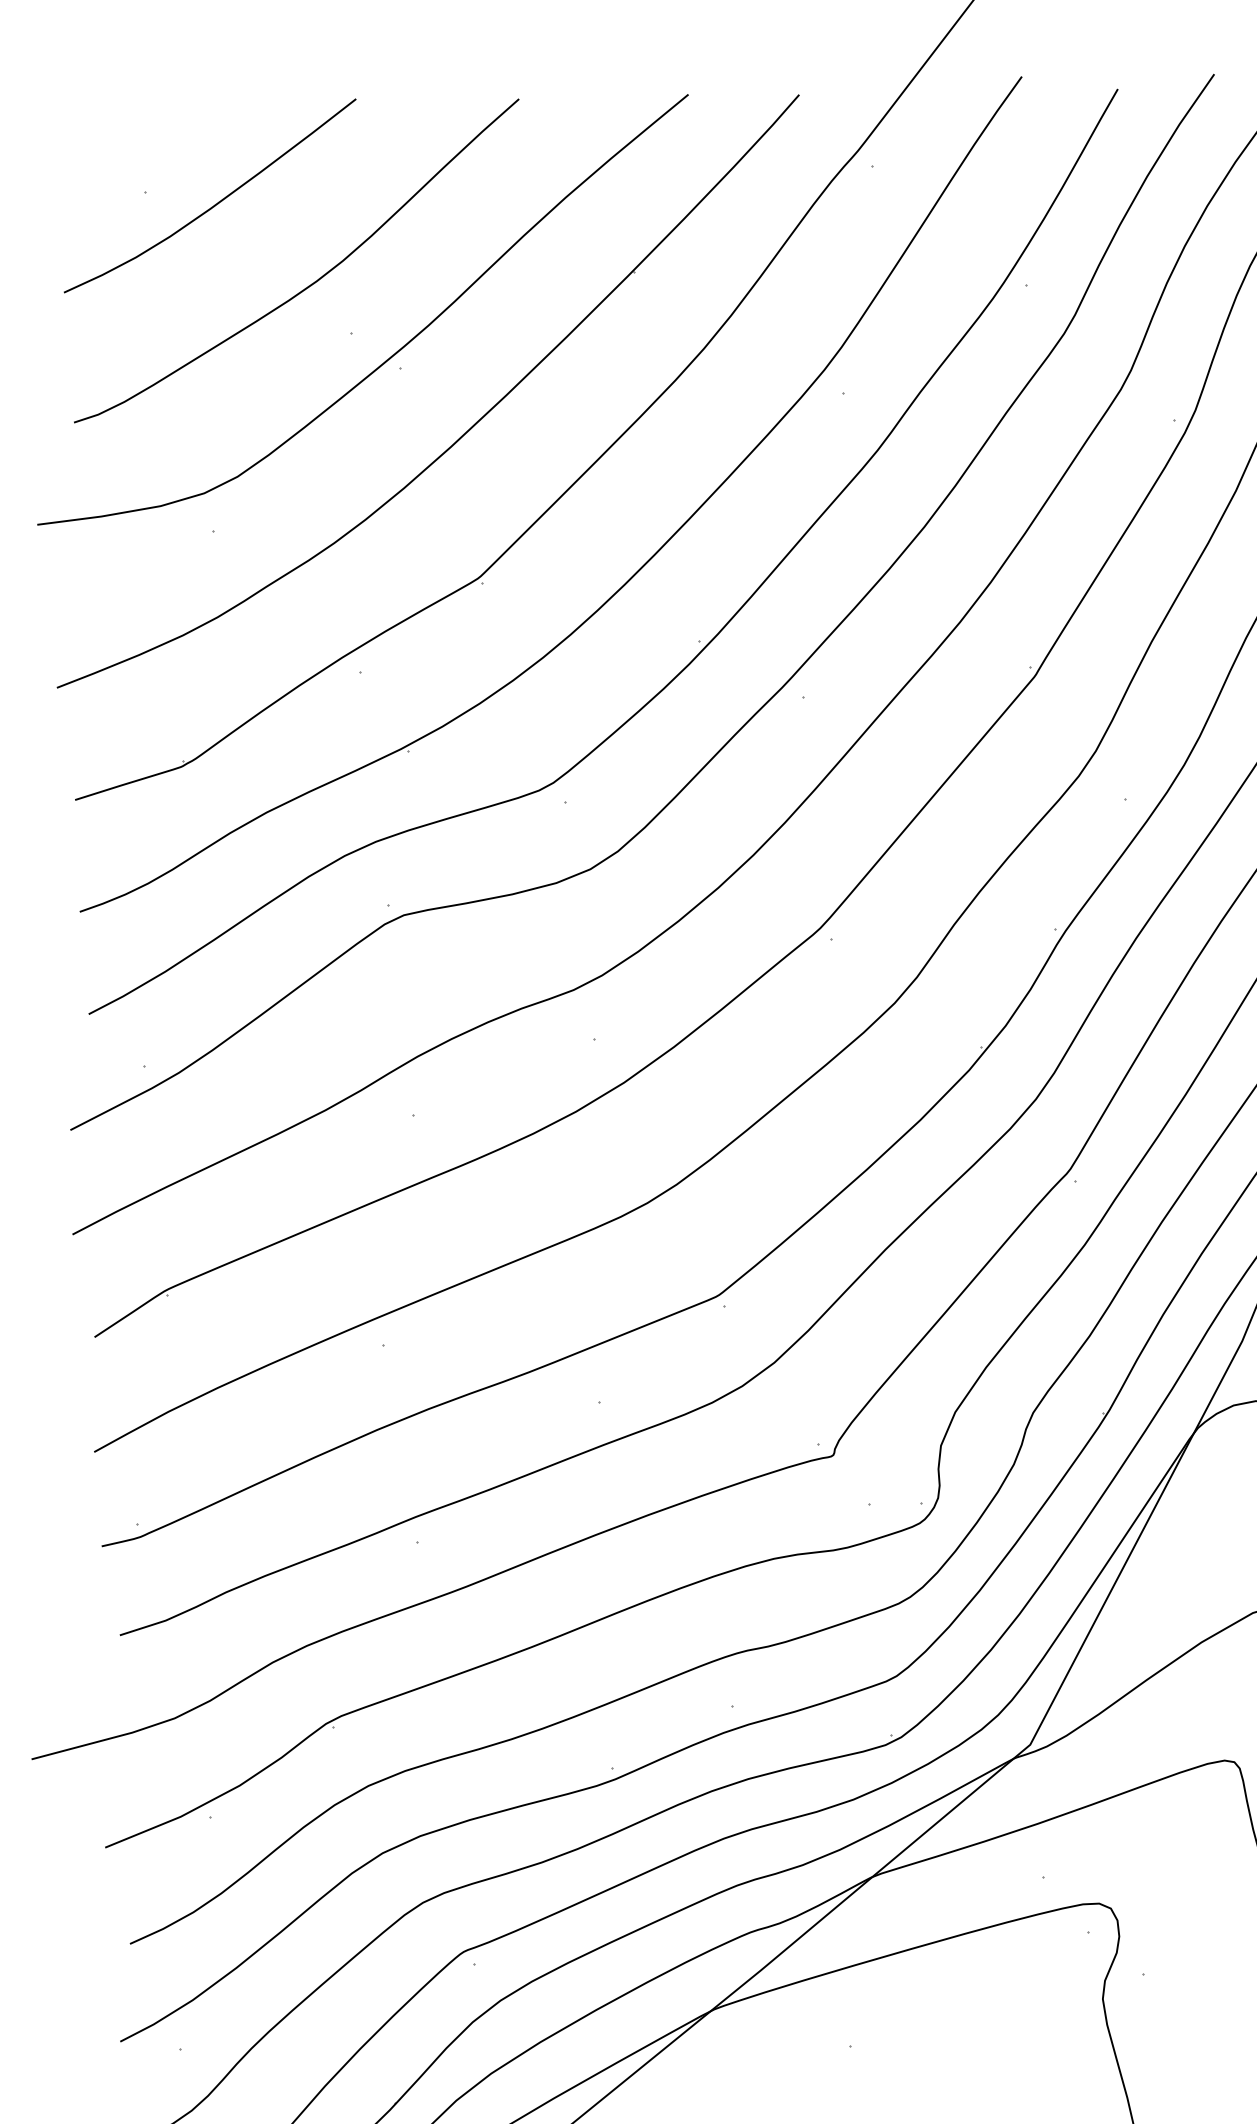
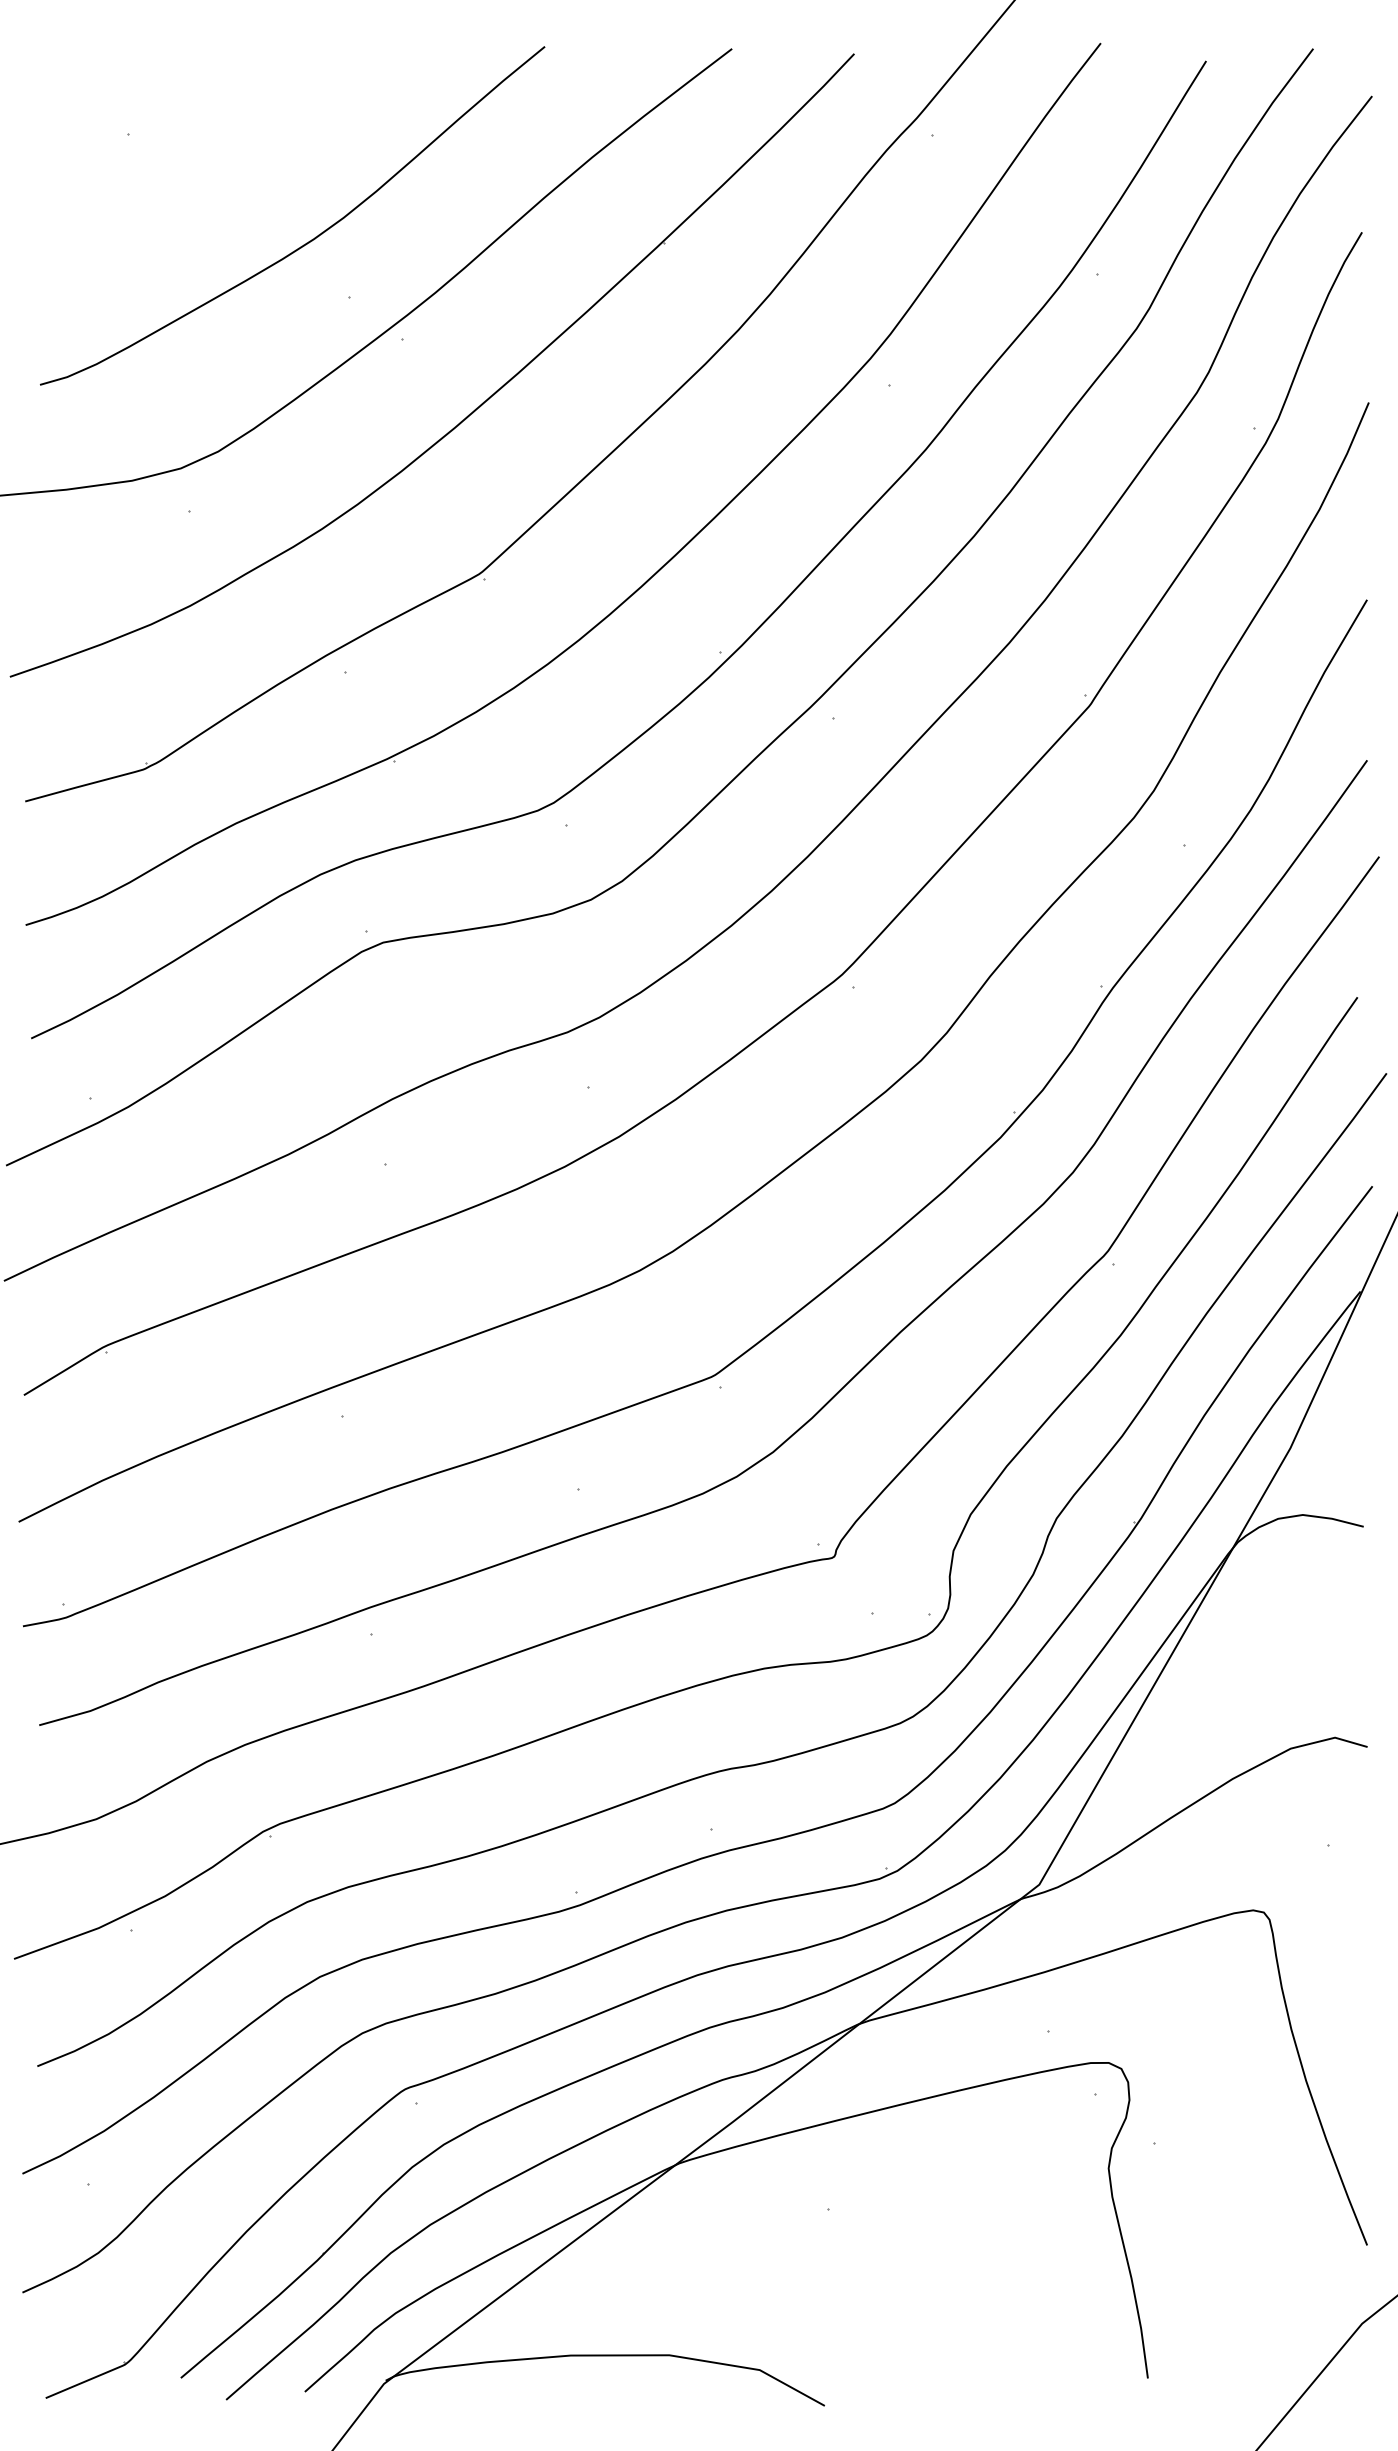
curve: (215, 203) -> (205, 149), removed

